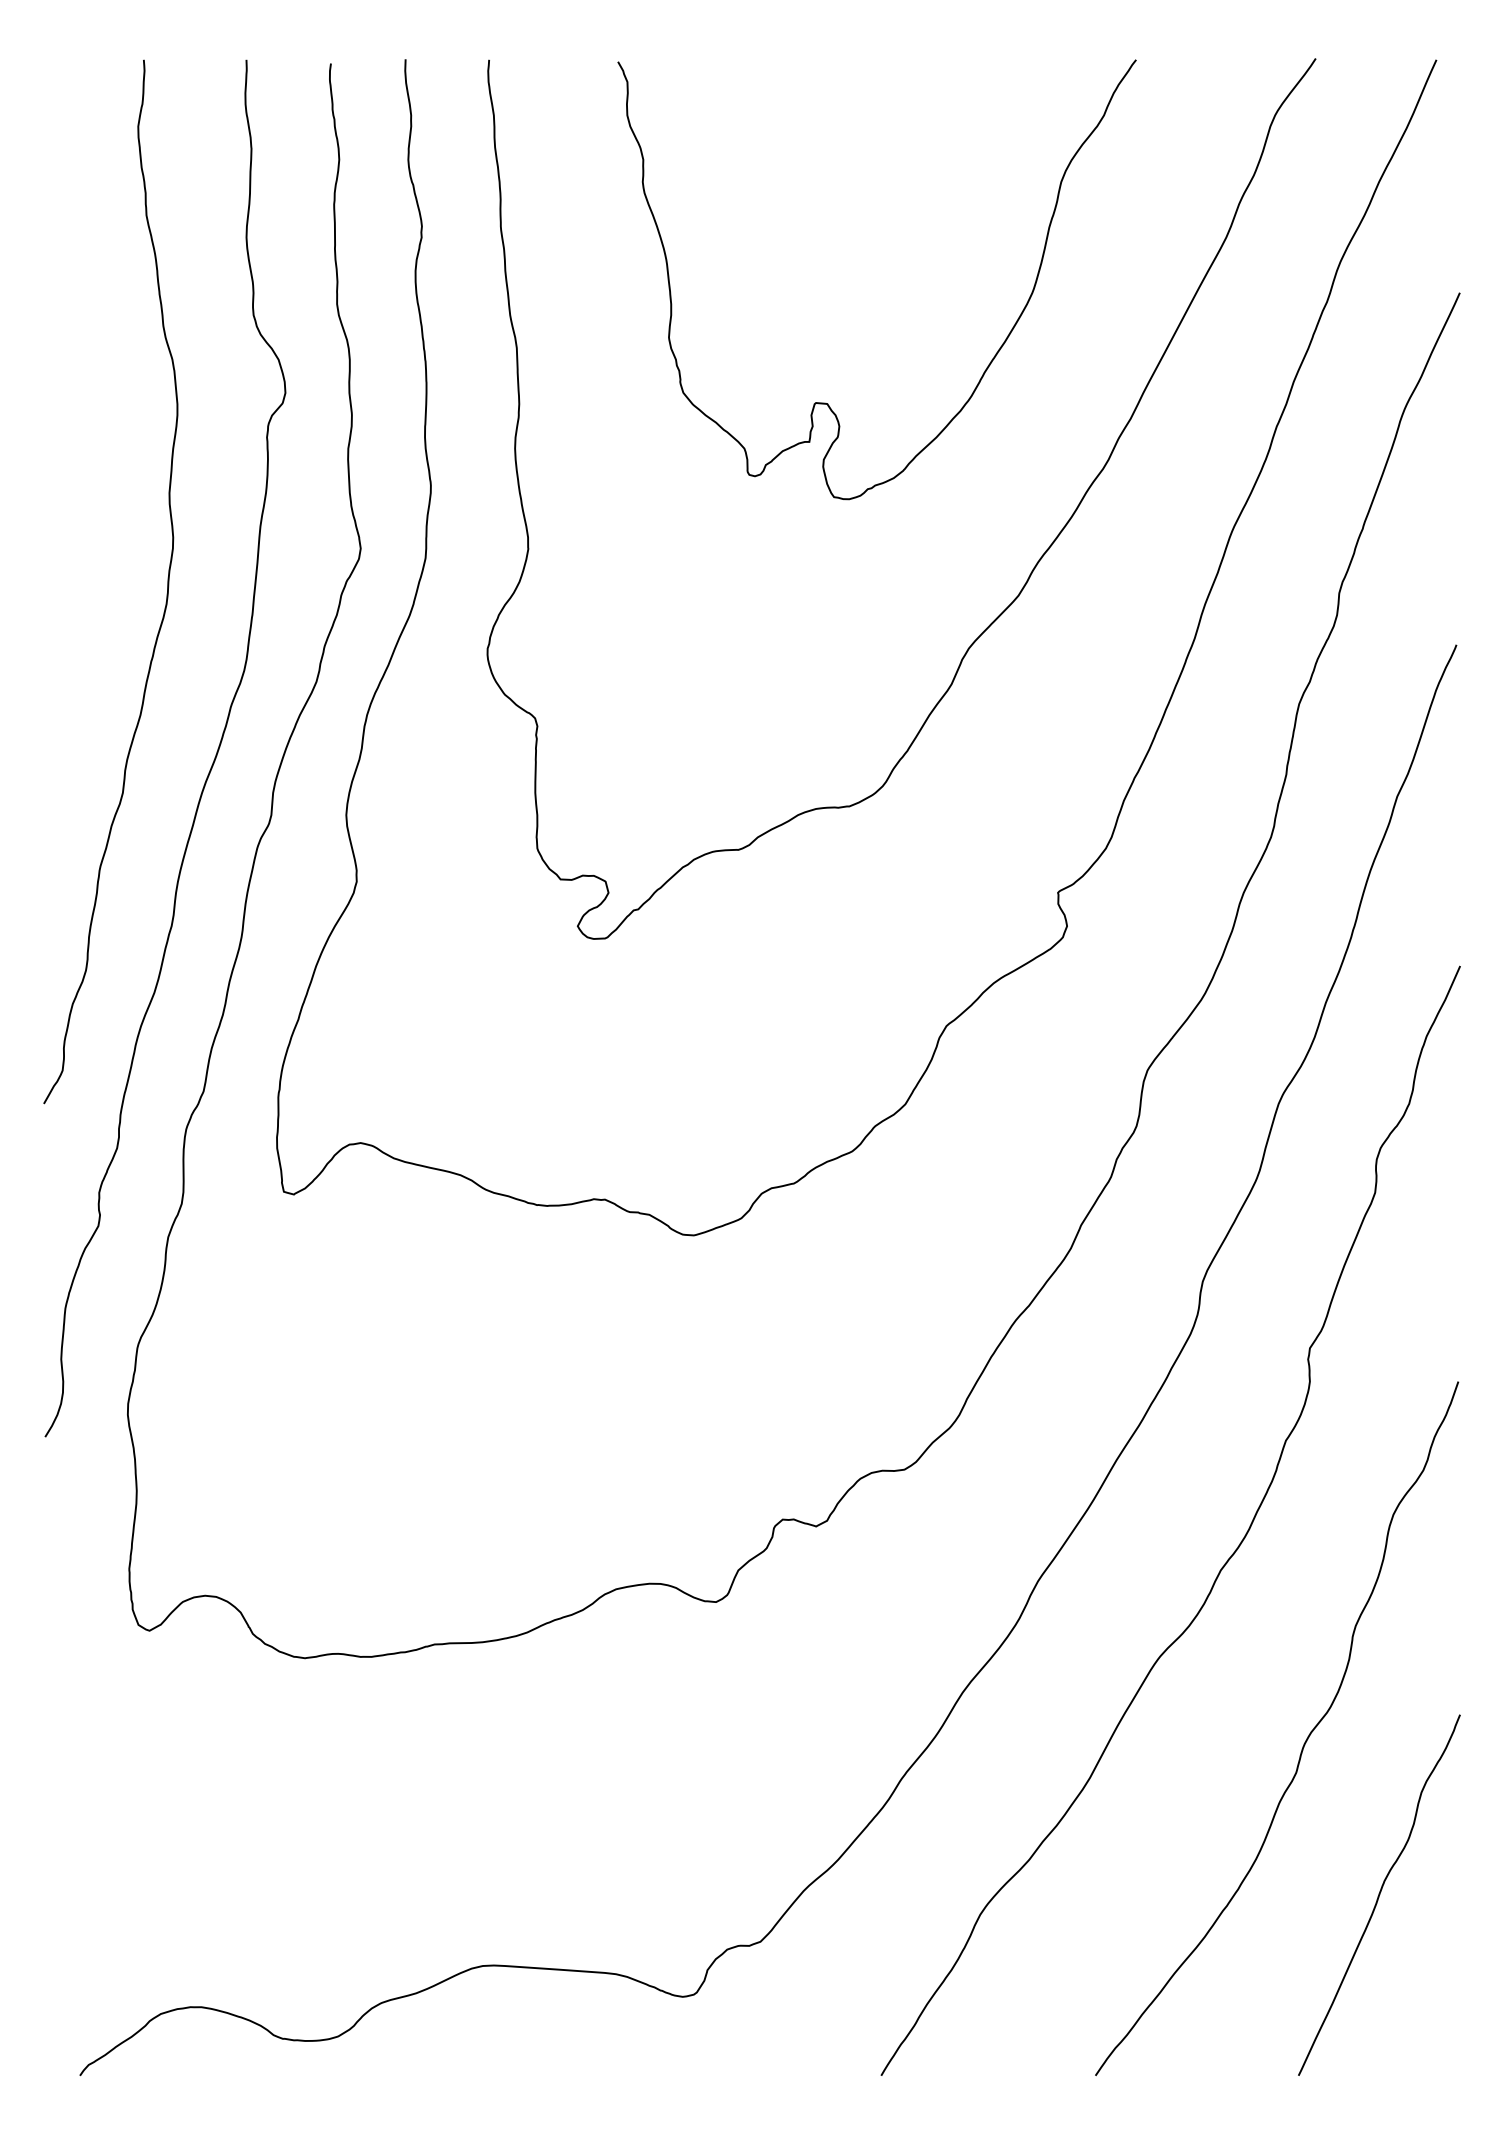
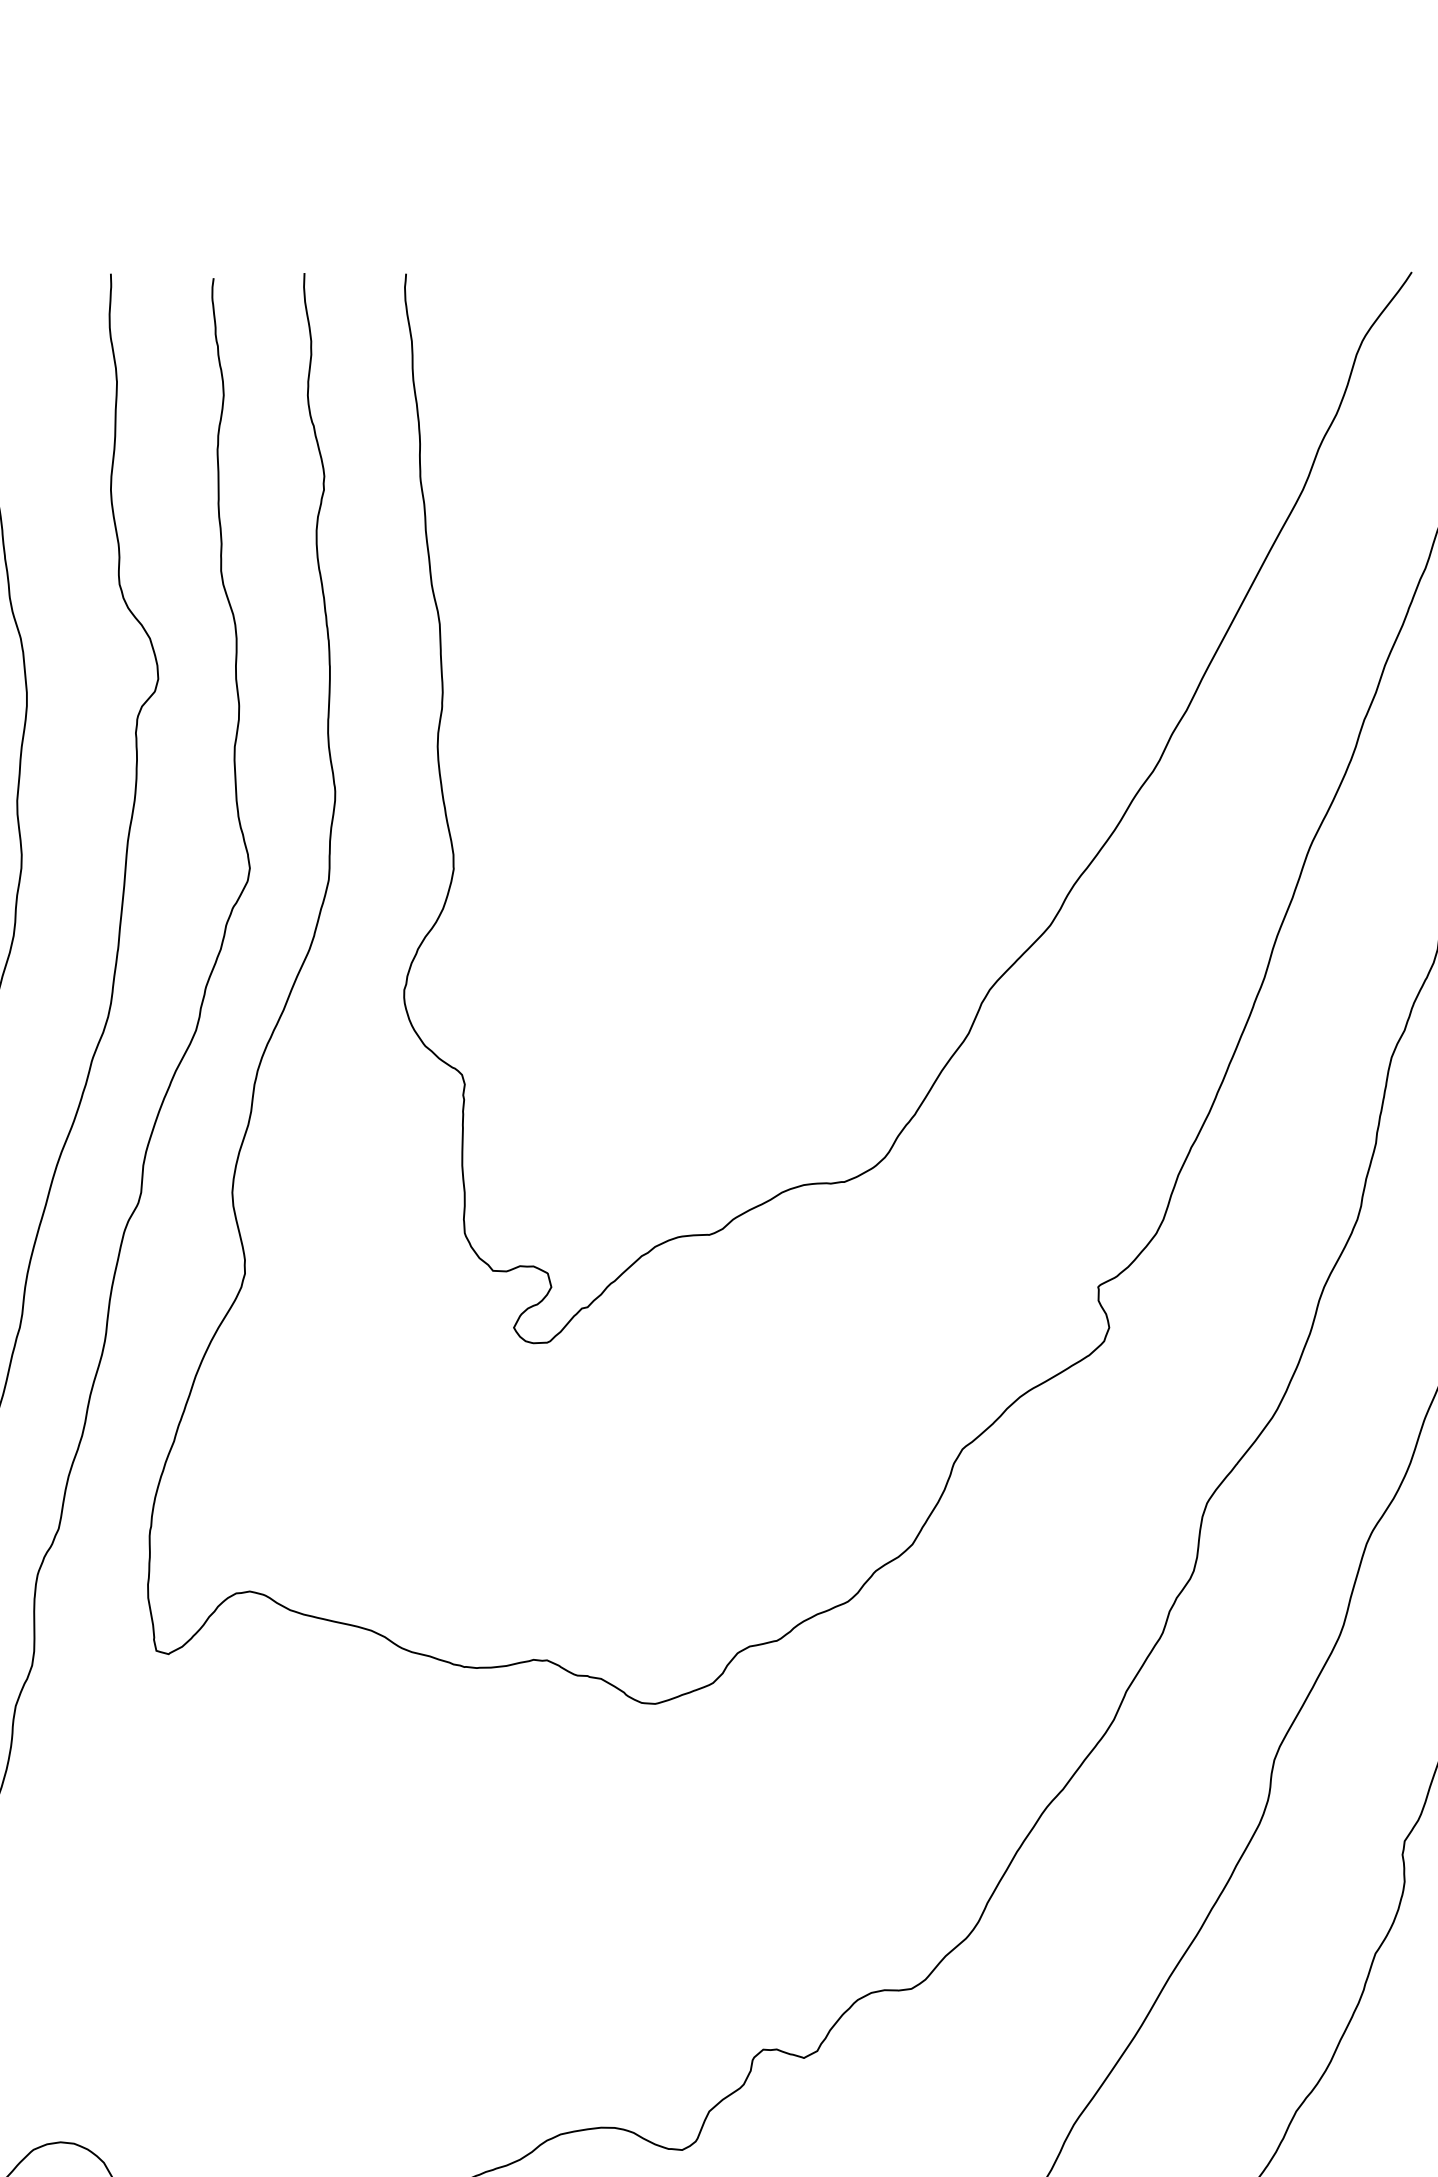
curve: (828, 403) -> (818, 691), removed

